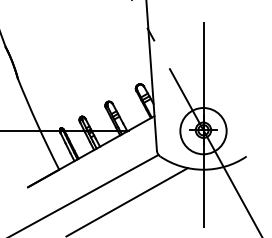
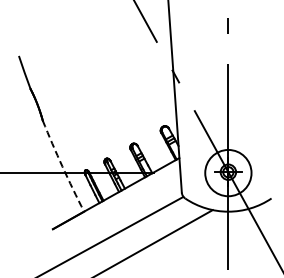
arc: (37, 124) -> (62, 166), solid -> dashed

